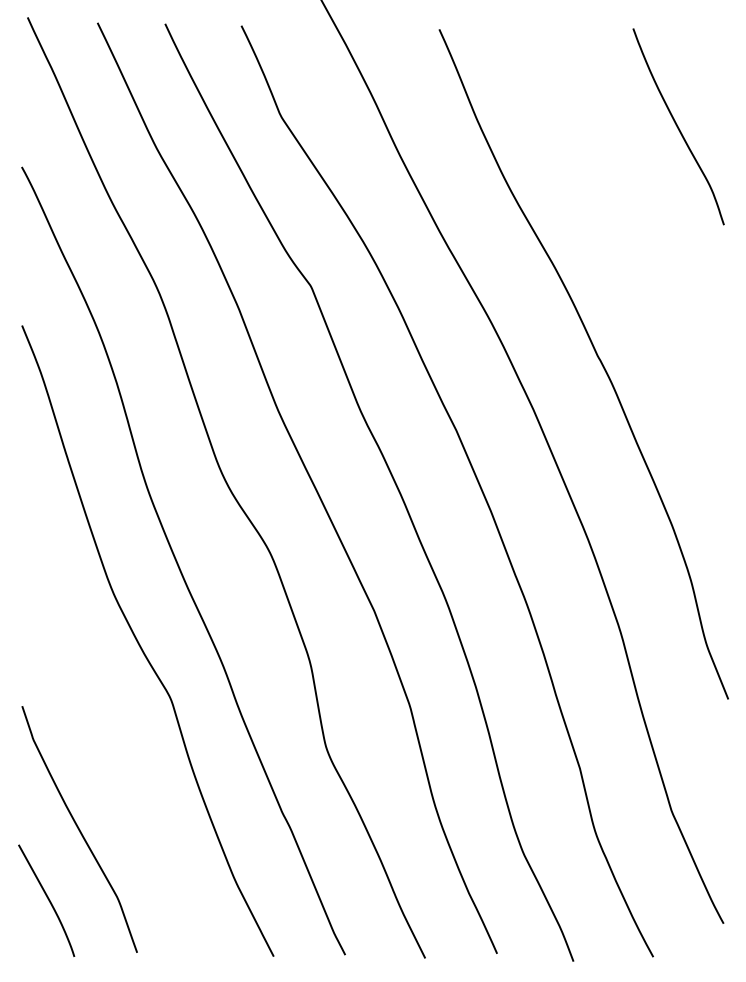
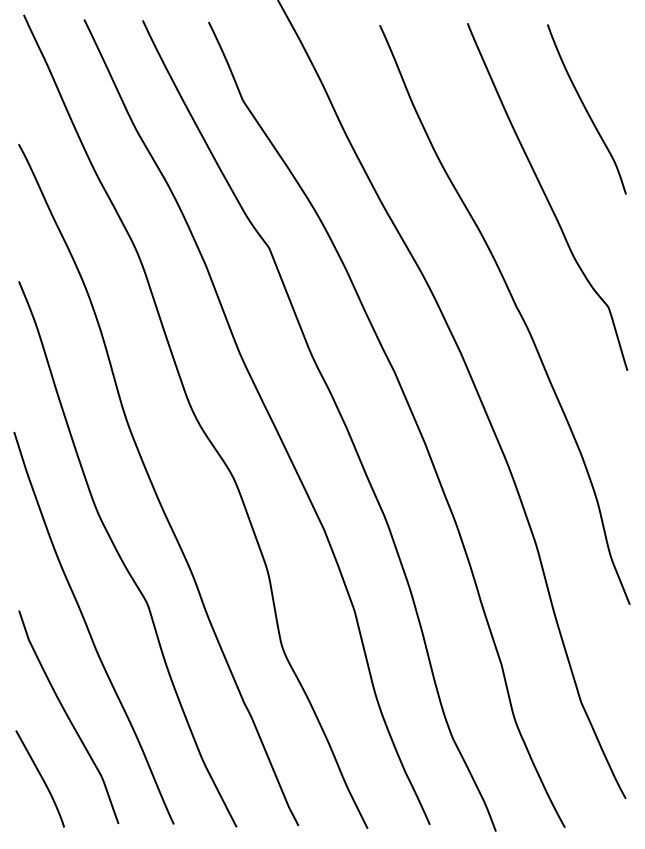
curve: (631, 227) -> (546, 196), added
curve: (103, 728) -> (89, 629), added

